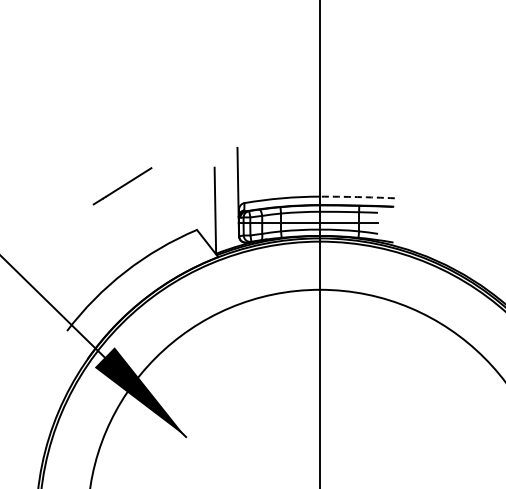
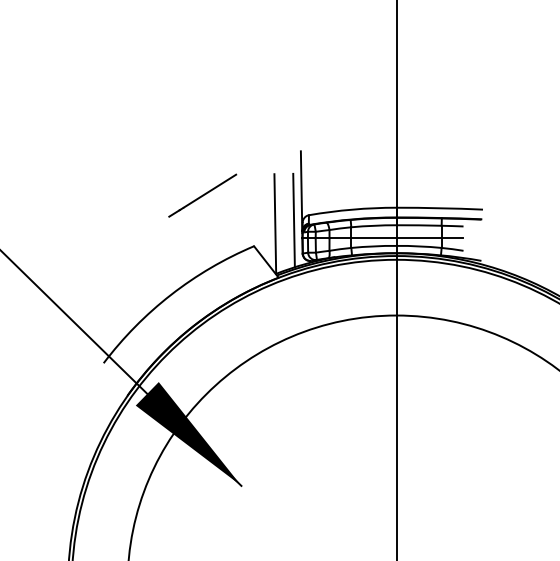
line: (122, 186) -> (202, 195), moved
arc: (357, 197) -> (439, 208), dashed -> solid
line: (231, 207) -> (293, 220), added

